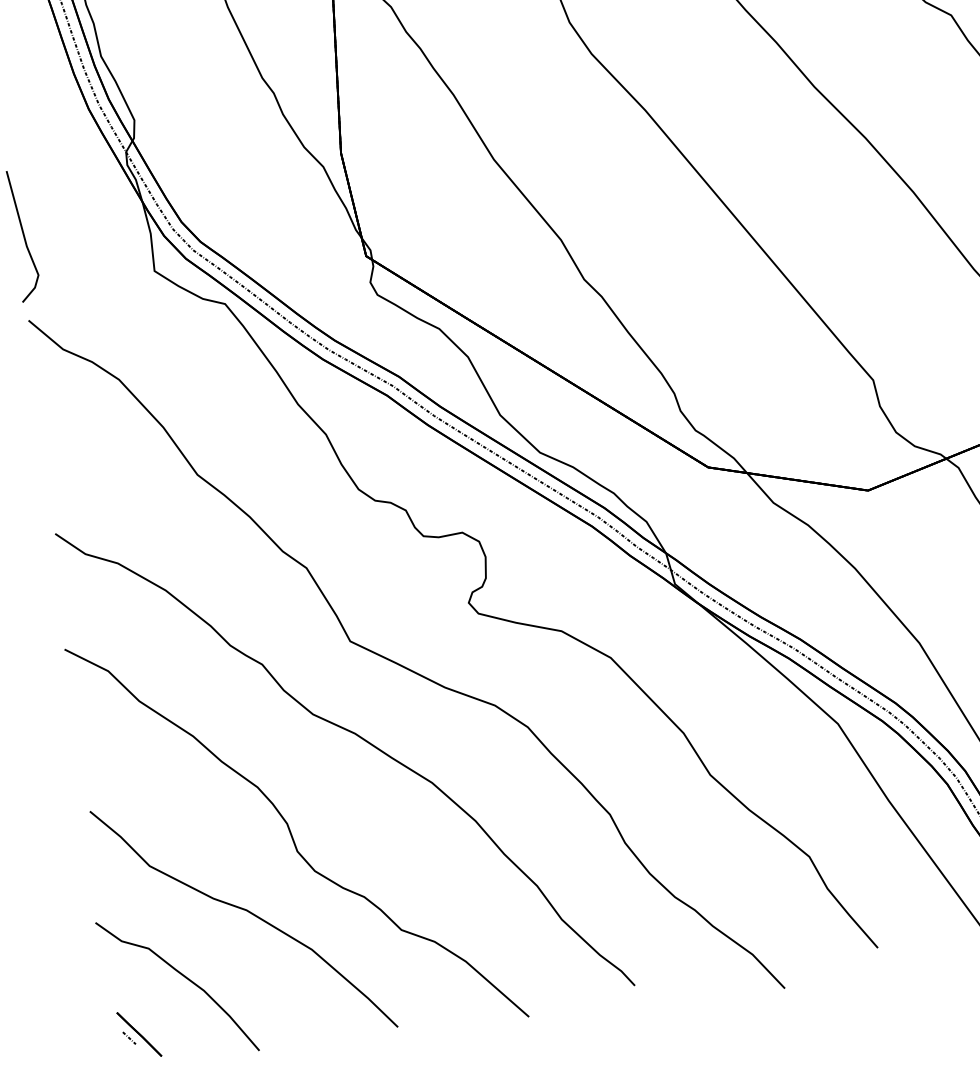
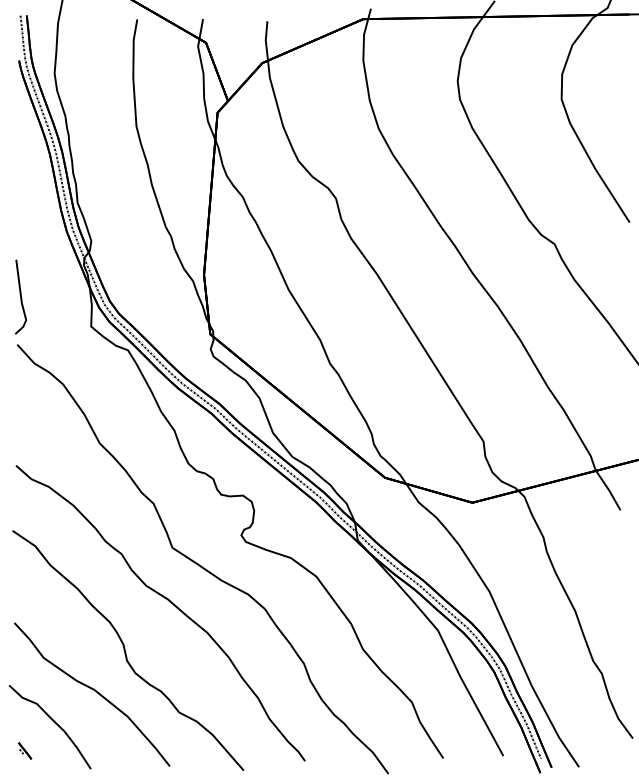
part: (137, 1033) -> (24, 750), size x0.6

